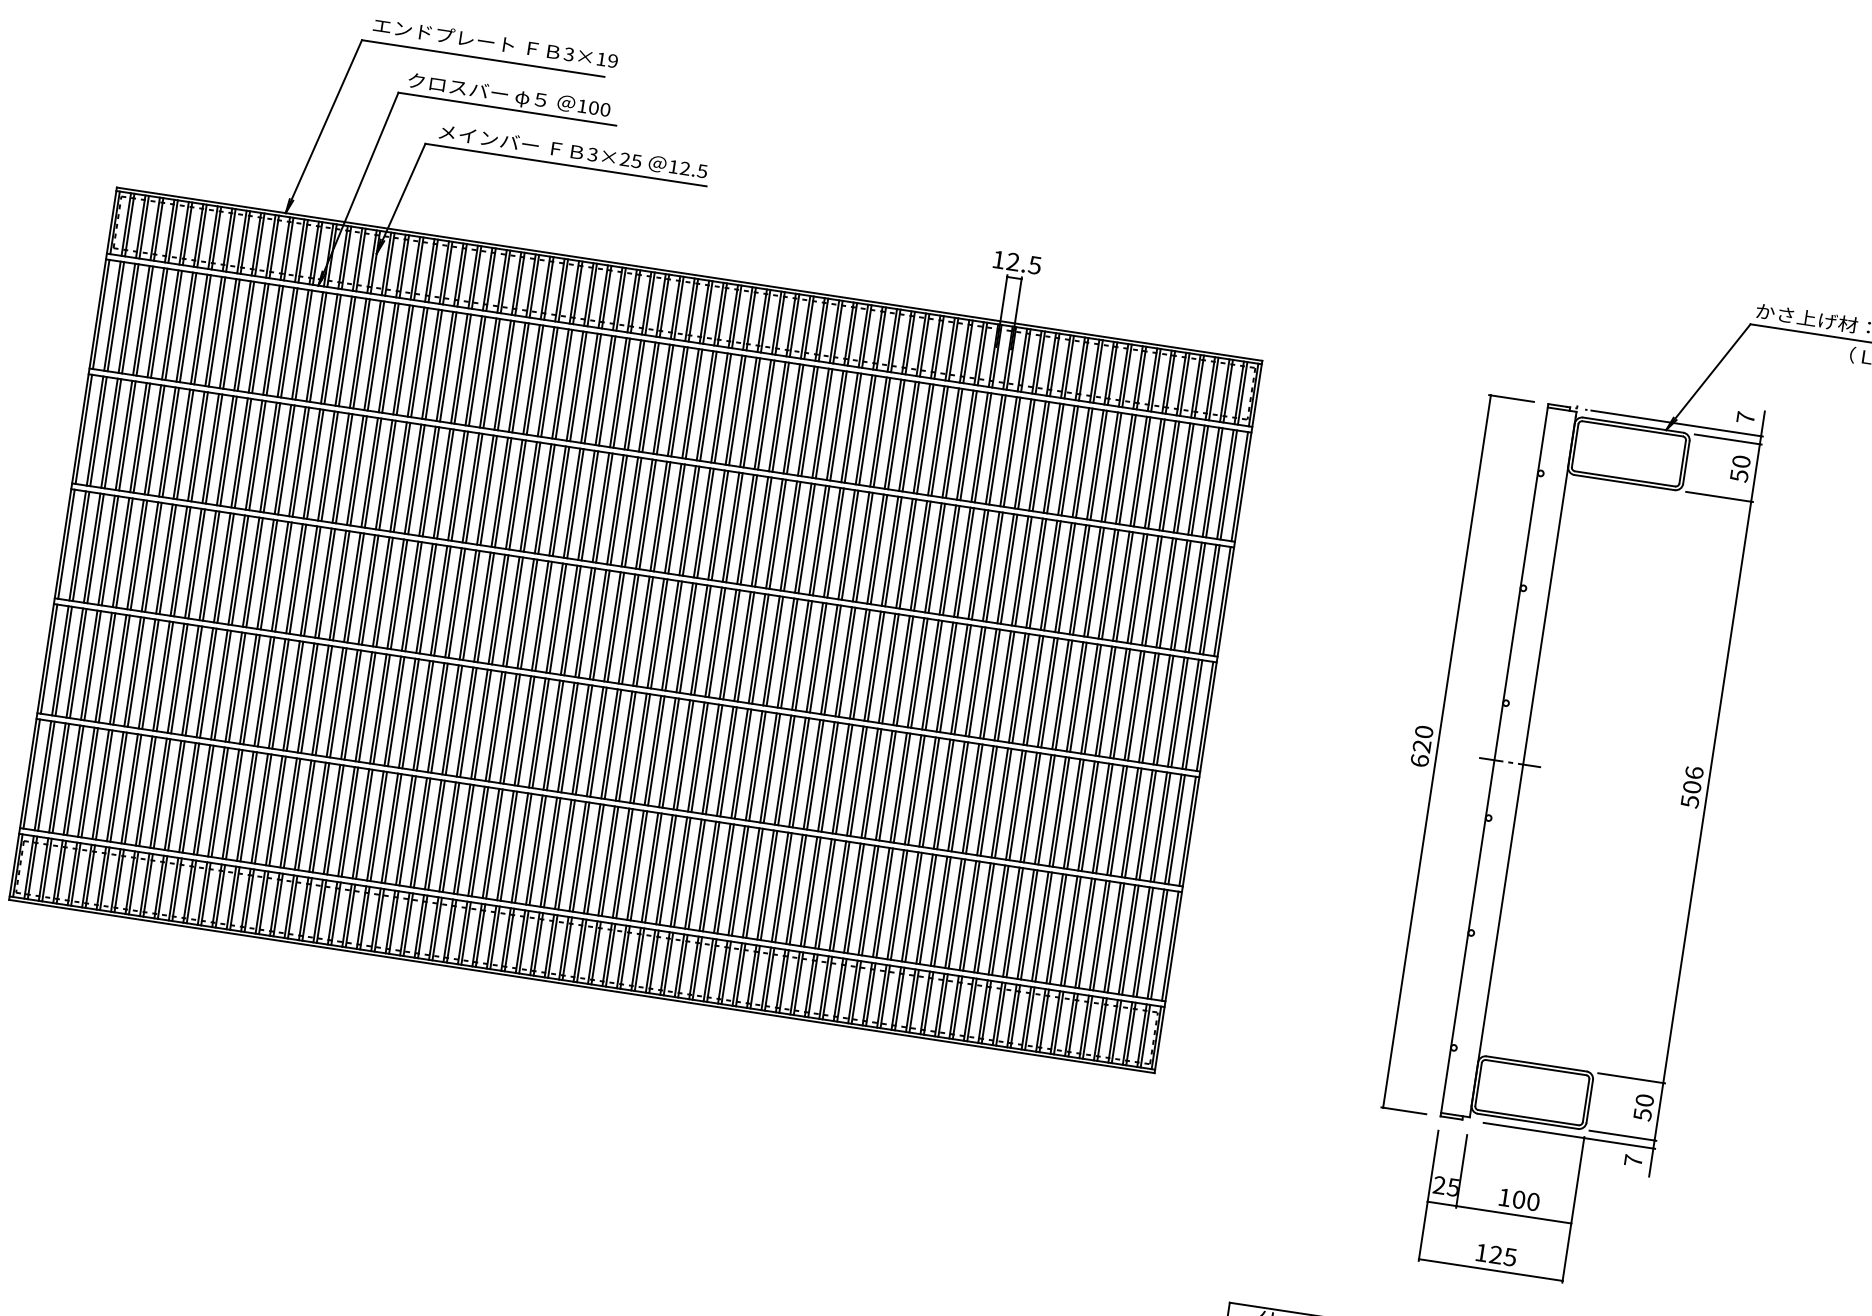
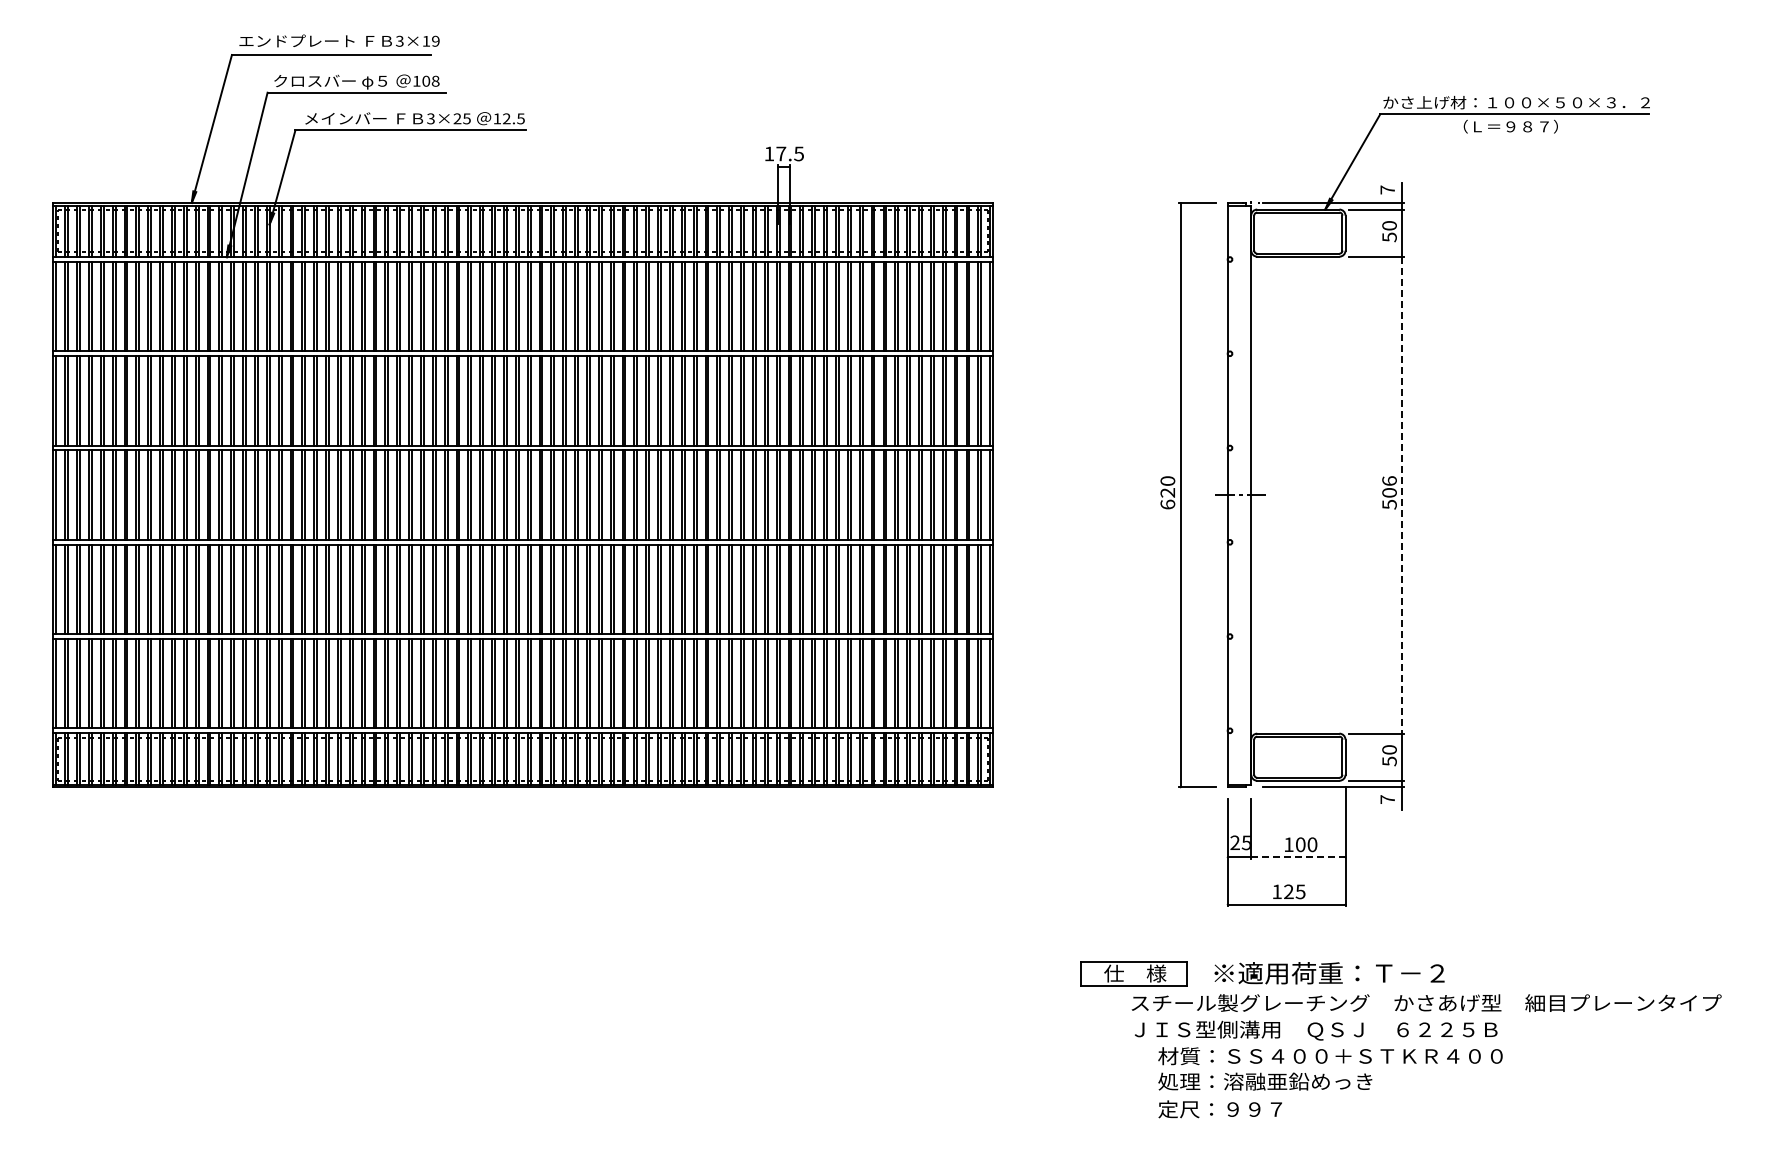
text: (605, 110) -> (435, 81), 100 -> 108
text: (1013, 261) -> (781, 153), 12.5 -> 17.5
line: (1707, 792) -> (1402, 495), solid -> dashed
line: (1514, 1214) -> (1298, 857), solid -> dashed

